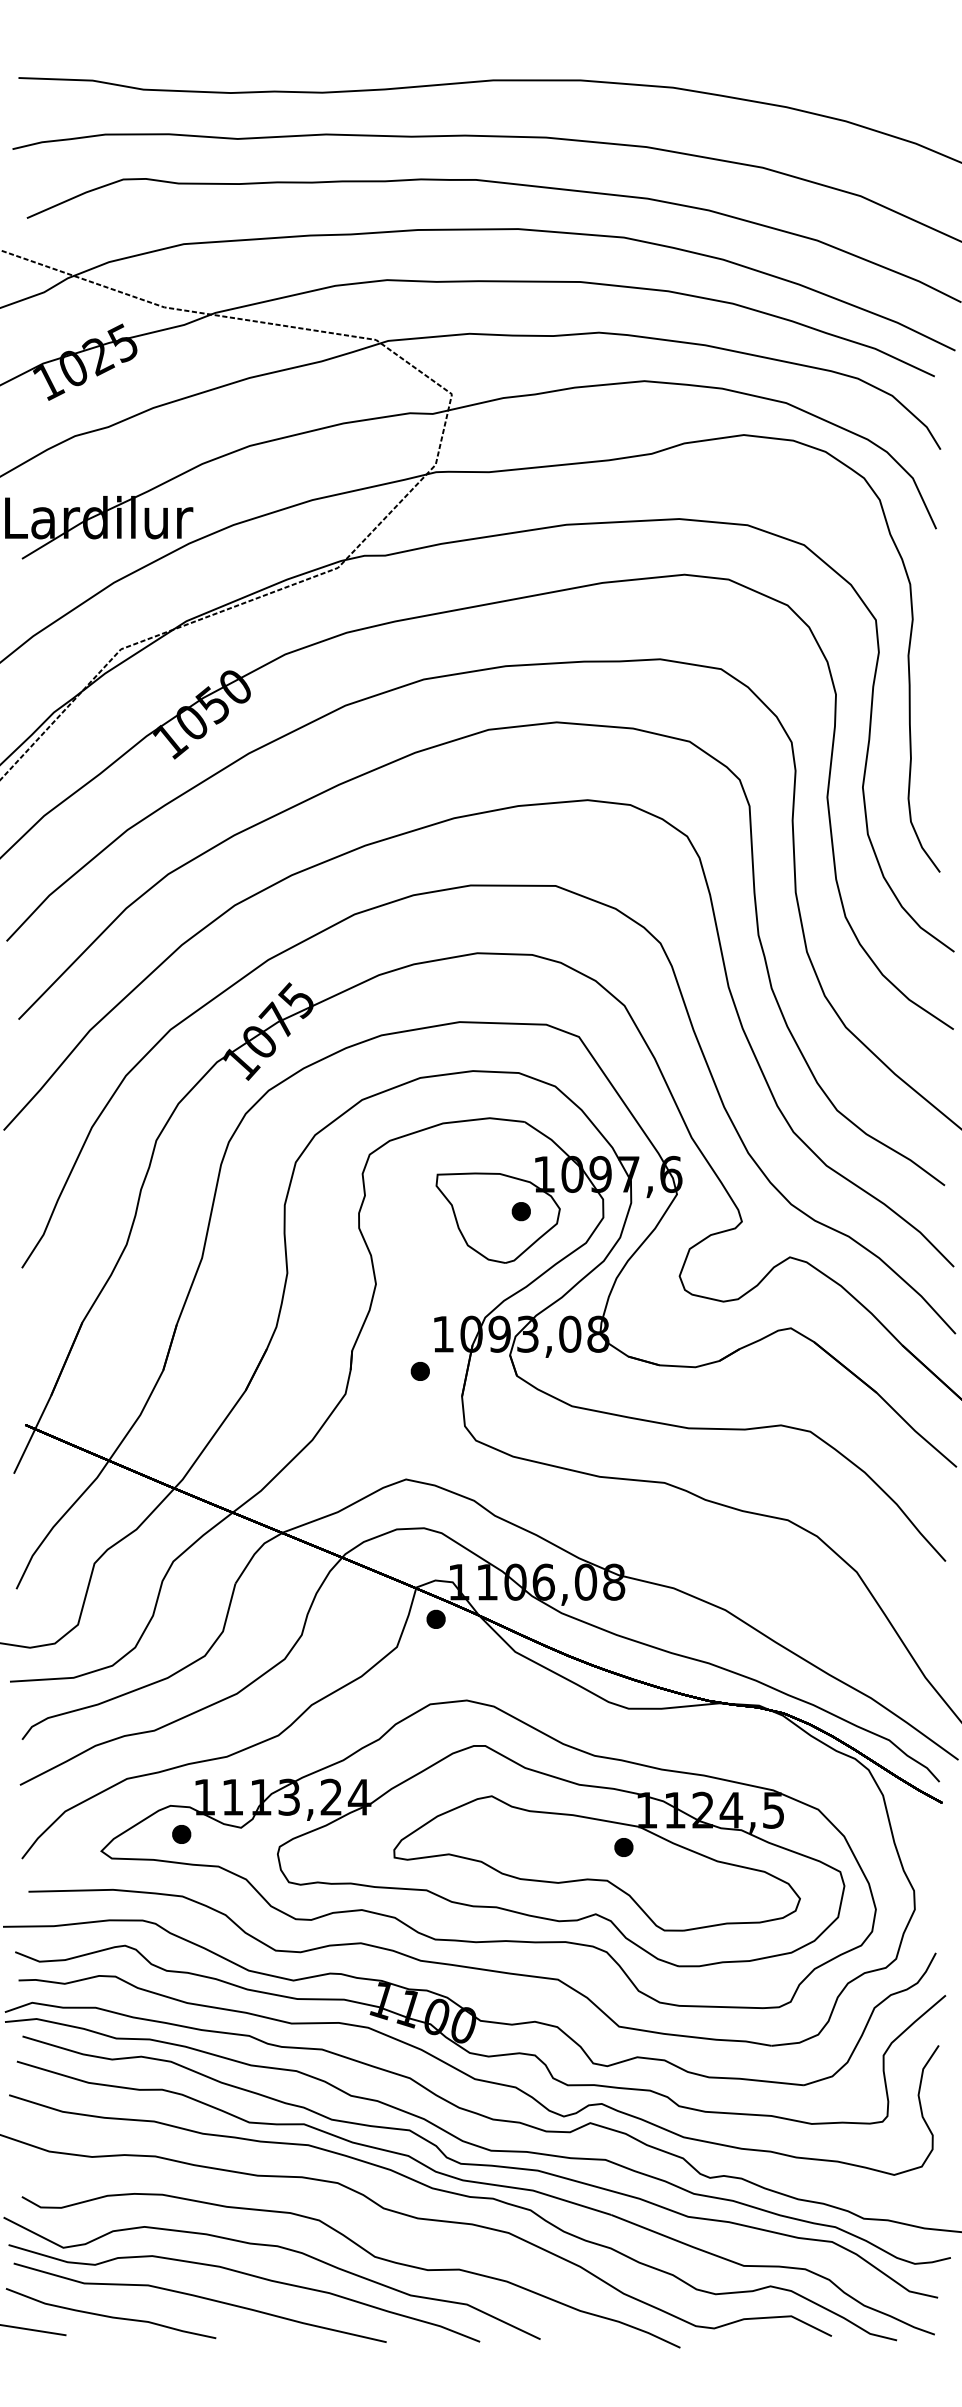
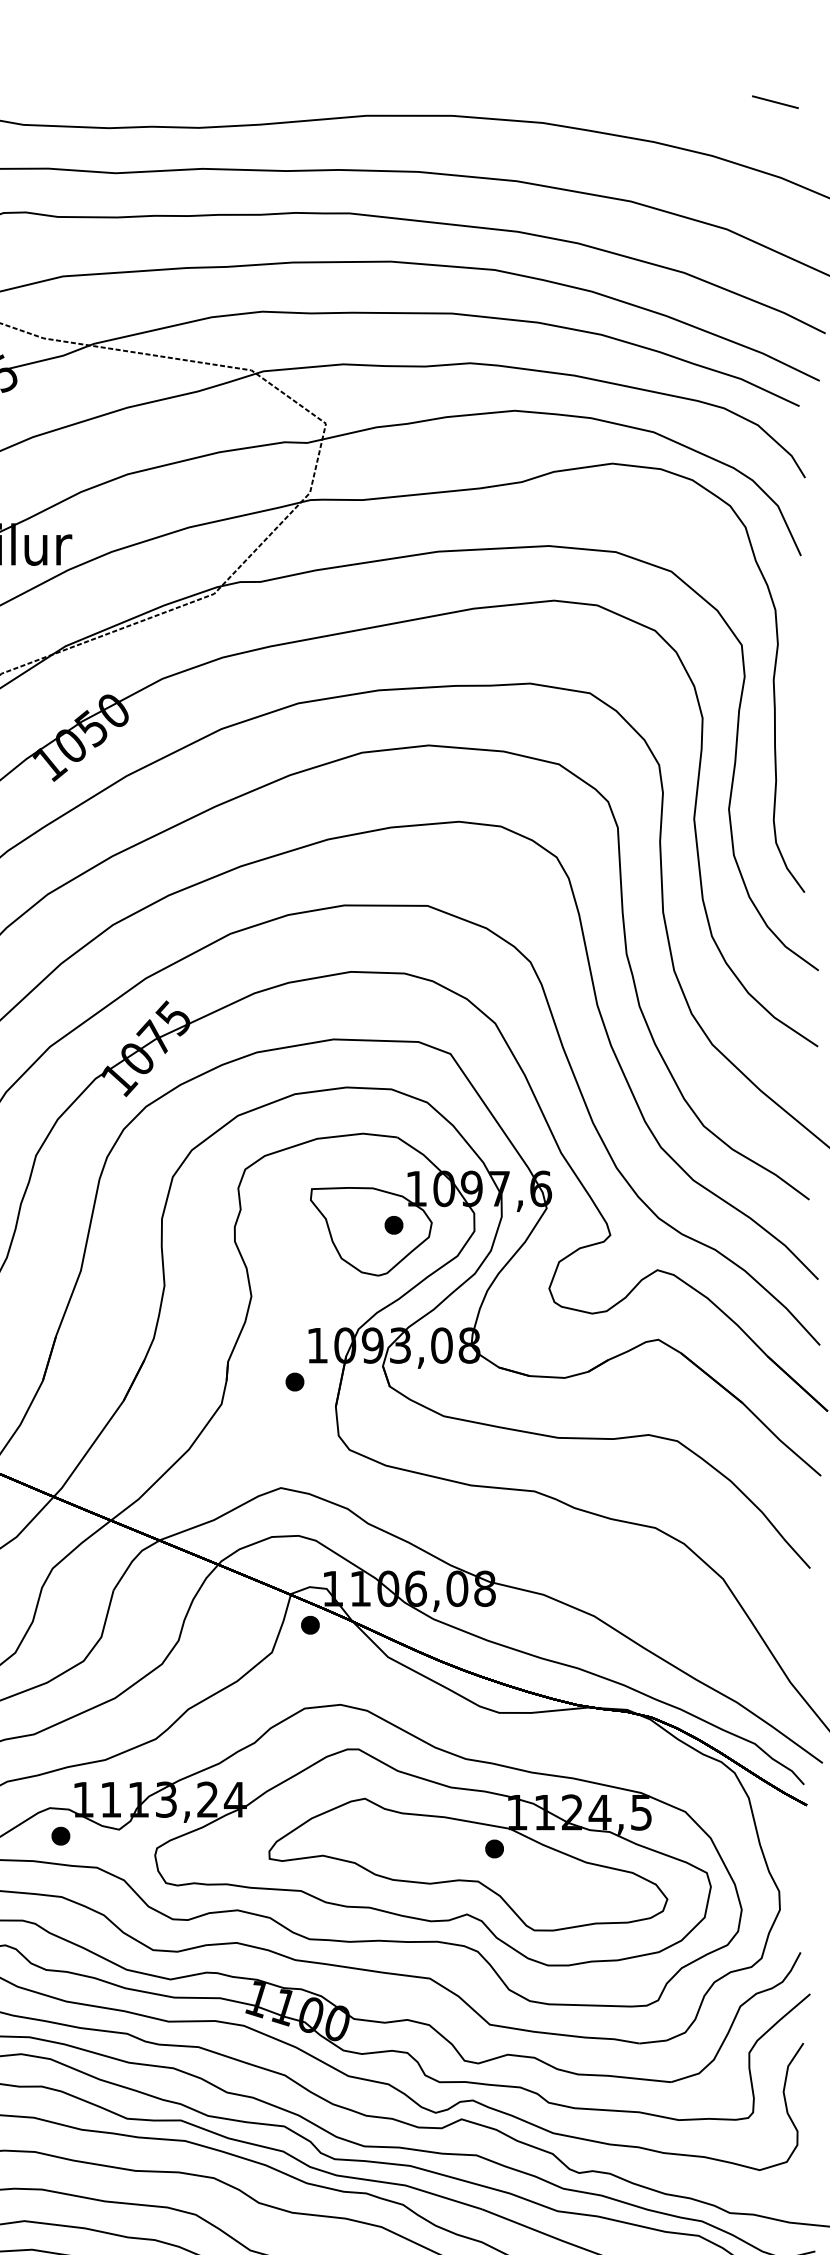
line: (910, 66) -> (775, 102), added

